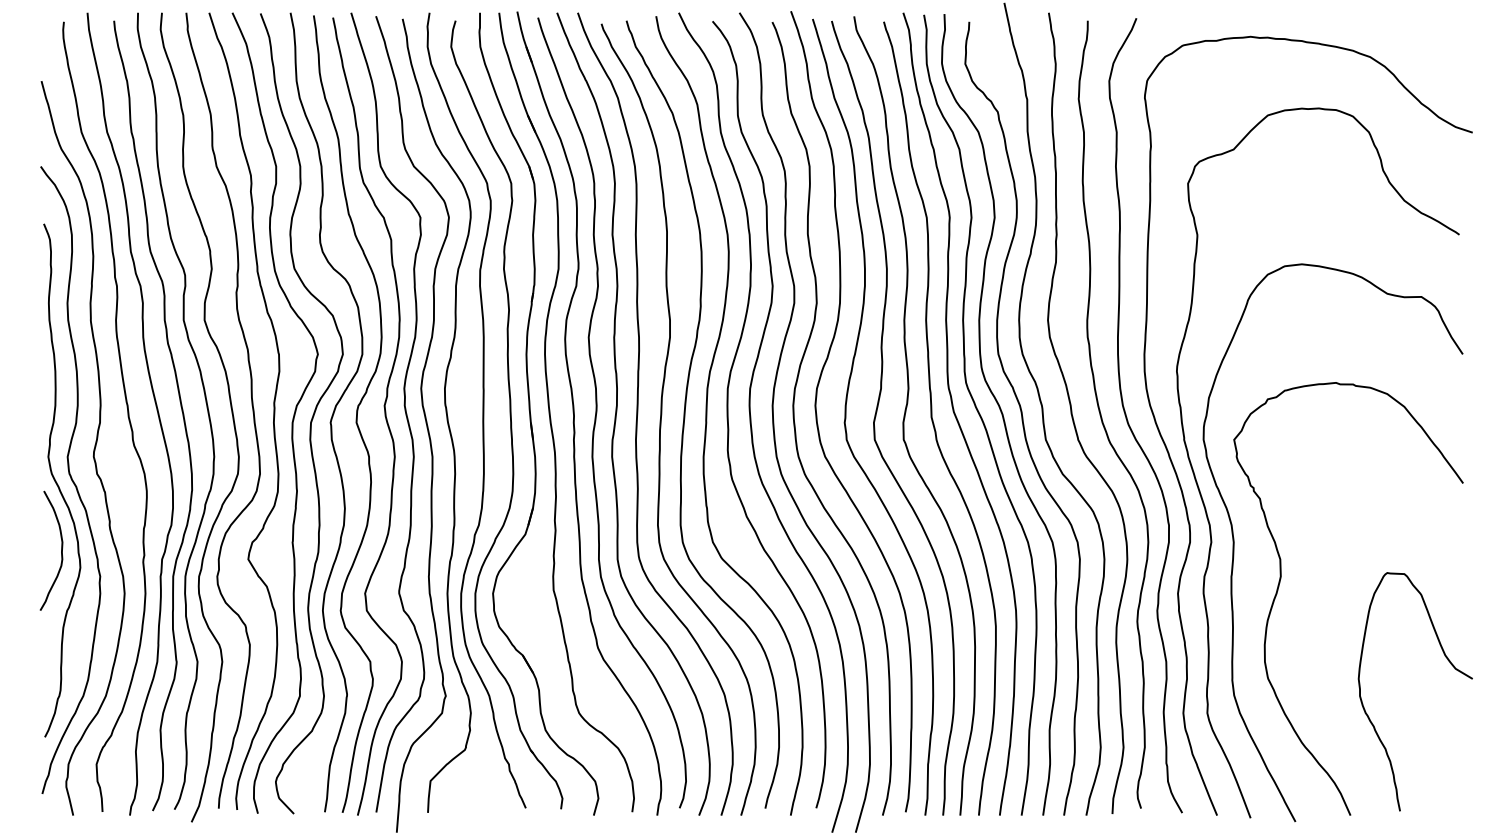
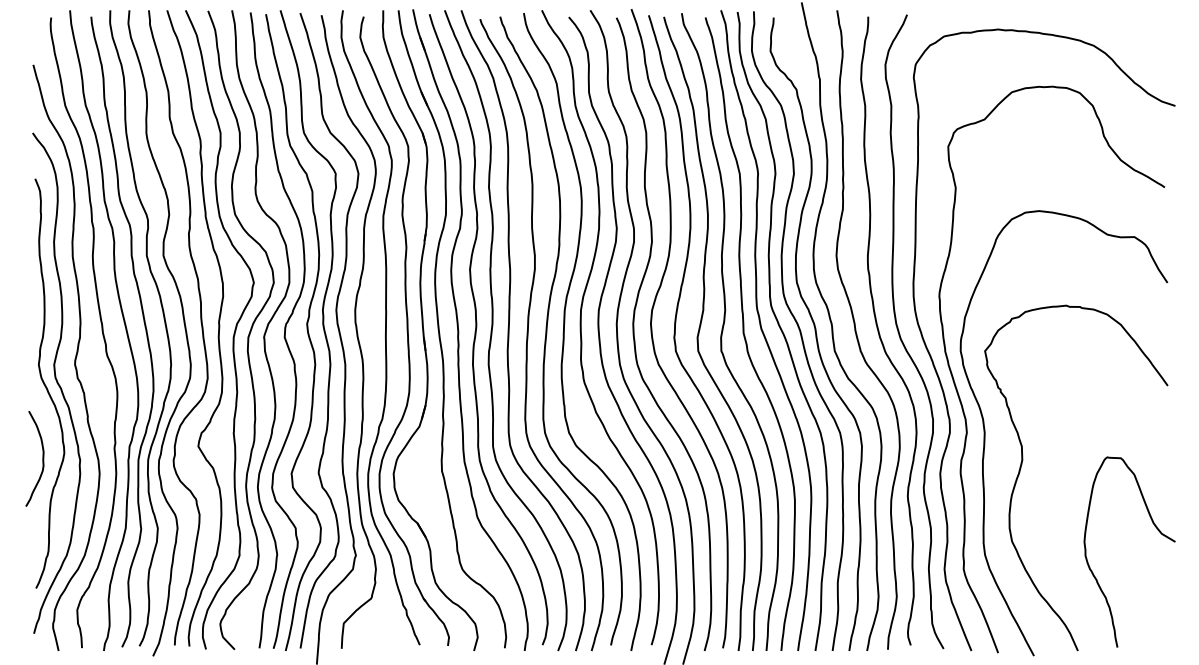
curve: (61, 550) -> (42, 458), moved

